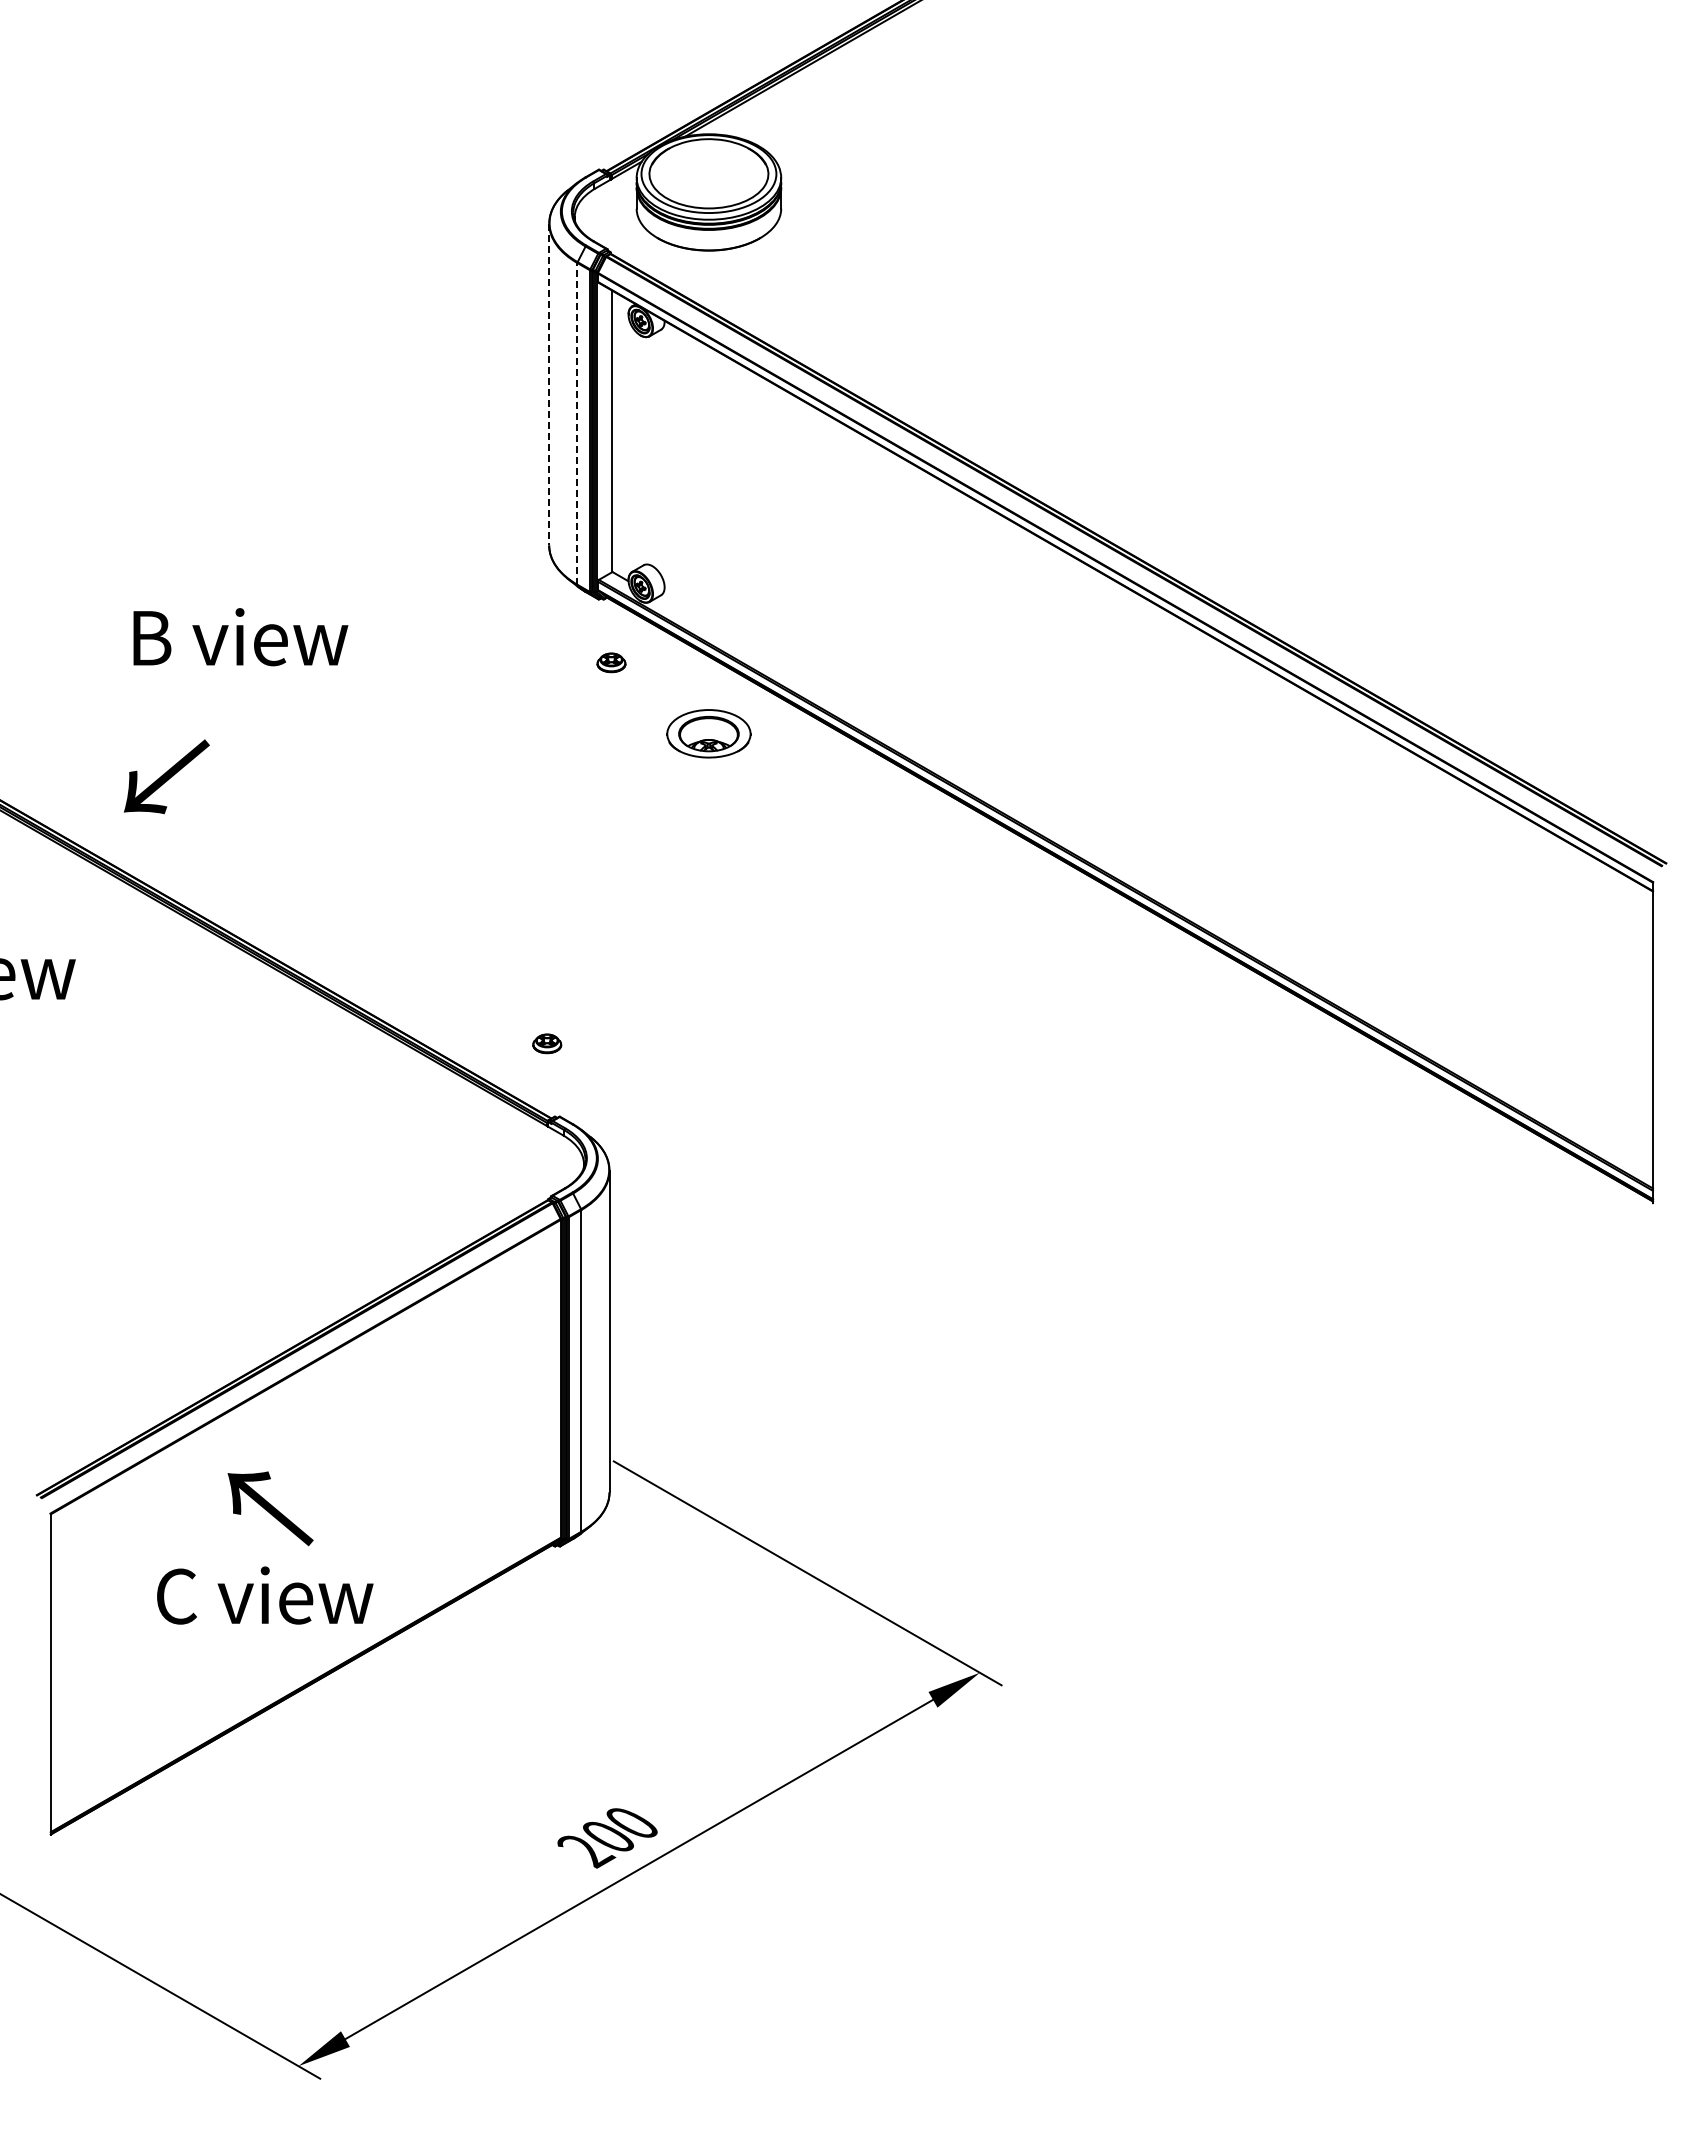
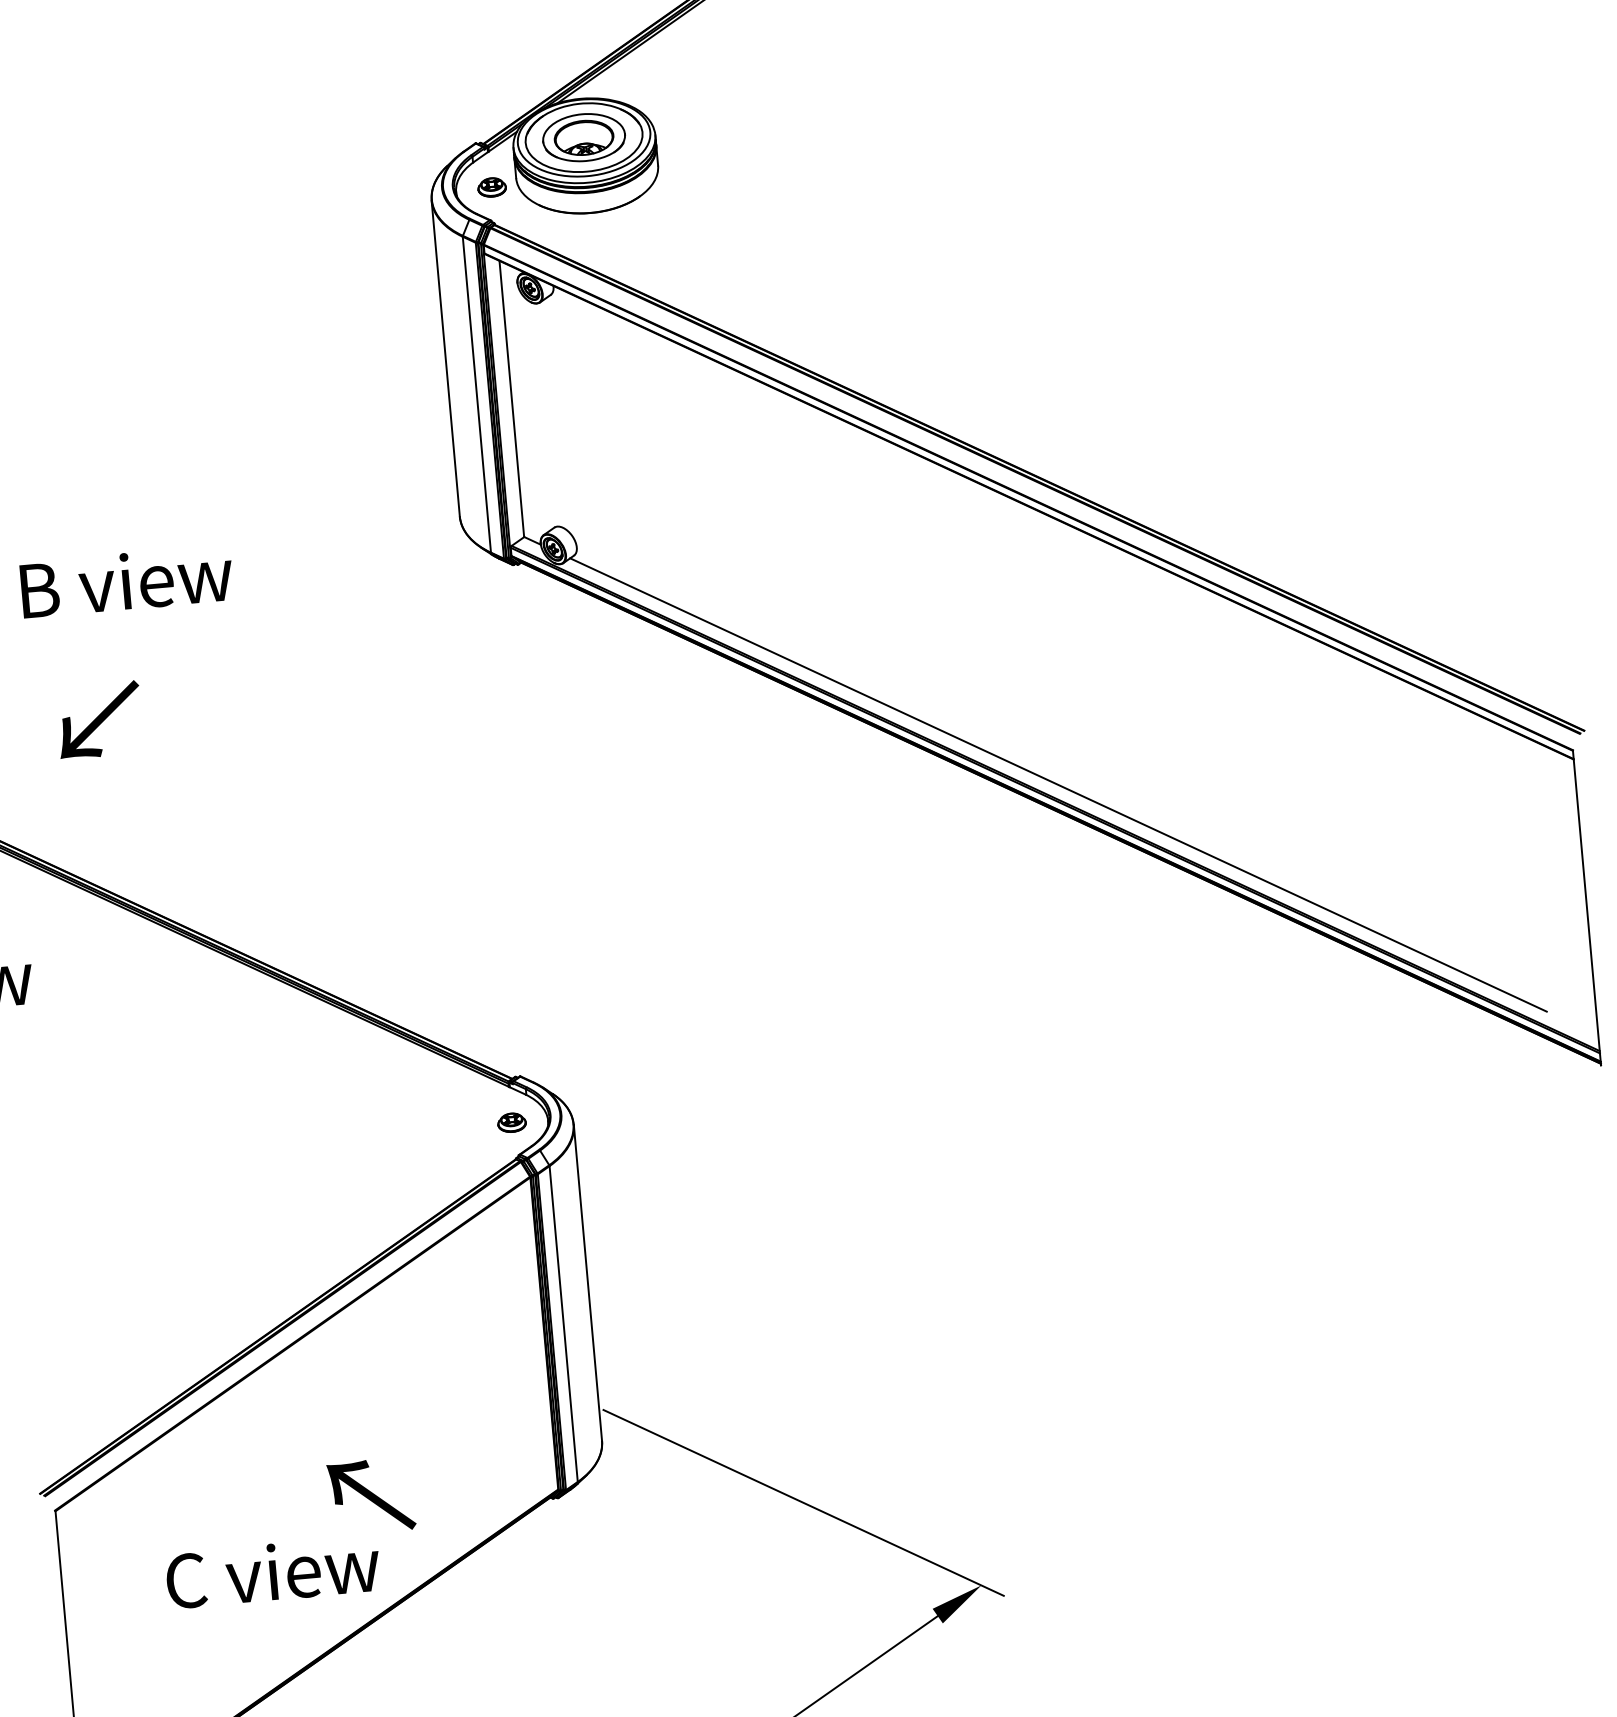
line: (549, 384) -> (446, 358), dashed -> solid
line: (577, 423) -> (476, 394), dashed -> solid
text: (240, 637) -> (126, 581), moved
part: (611, 662) -> (492, 187), moved
part: (708, 733) -> (583, 137), moved
text: (166, 776) -> (99, 719), moved
line: (1129, 870) -> (1057, 784), added
part: (547, 1043) -> (512, 1122), moved
text: (270, 1508) -> (371, 1496), moved

